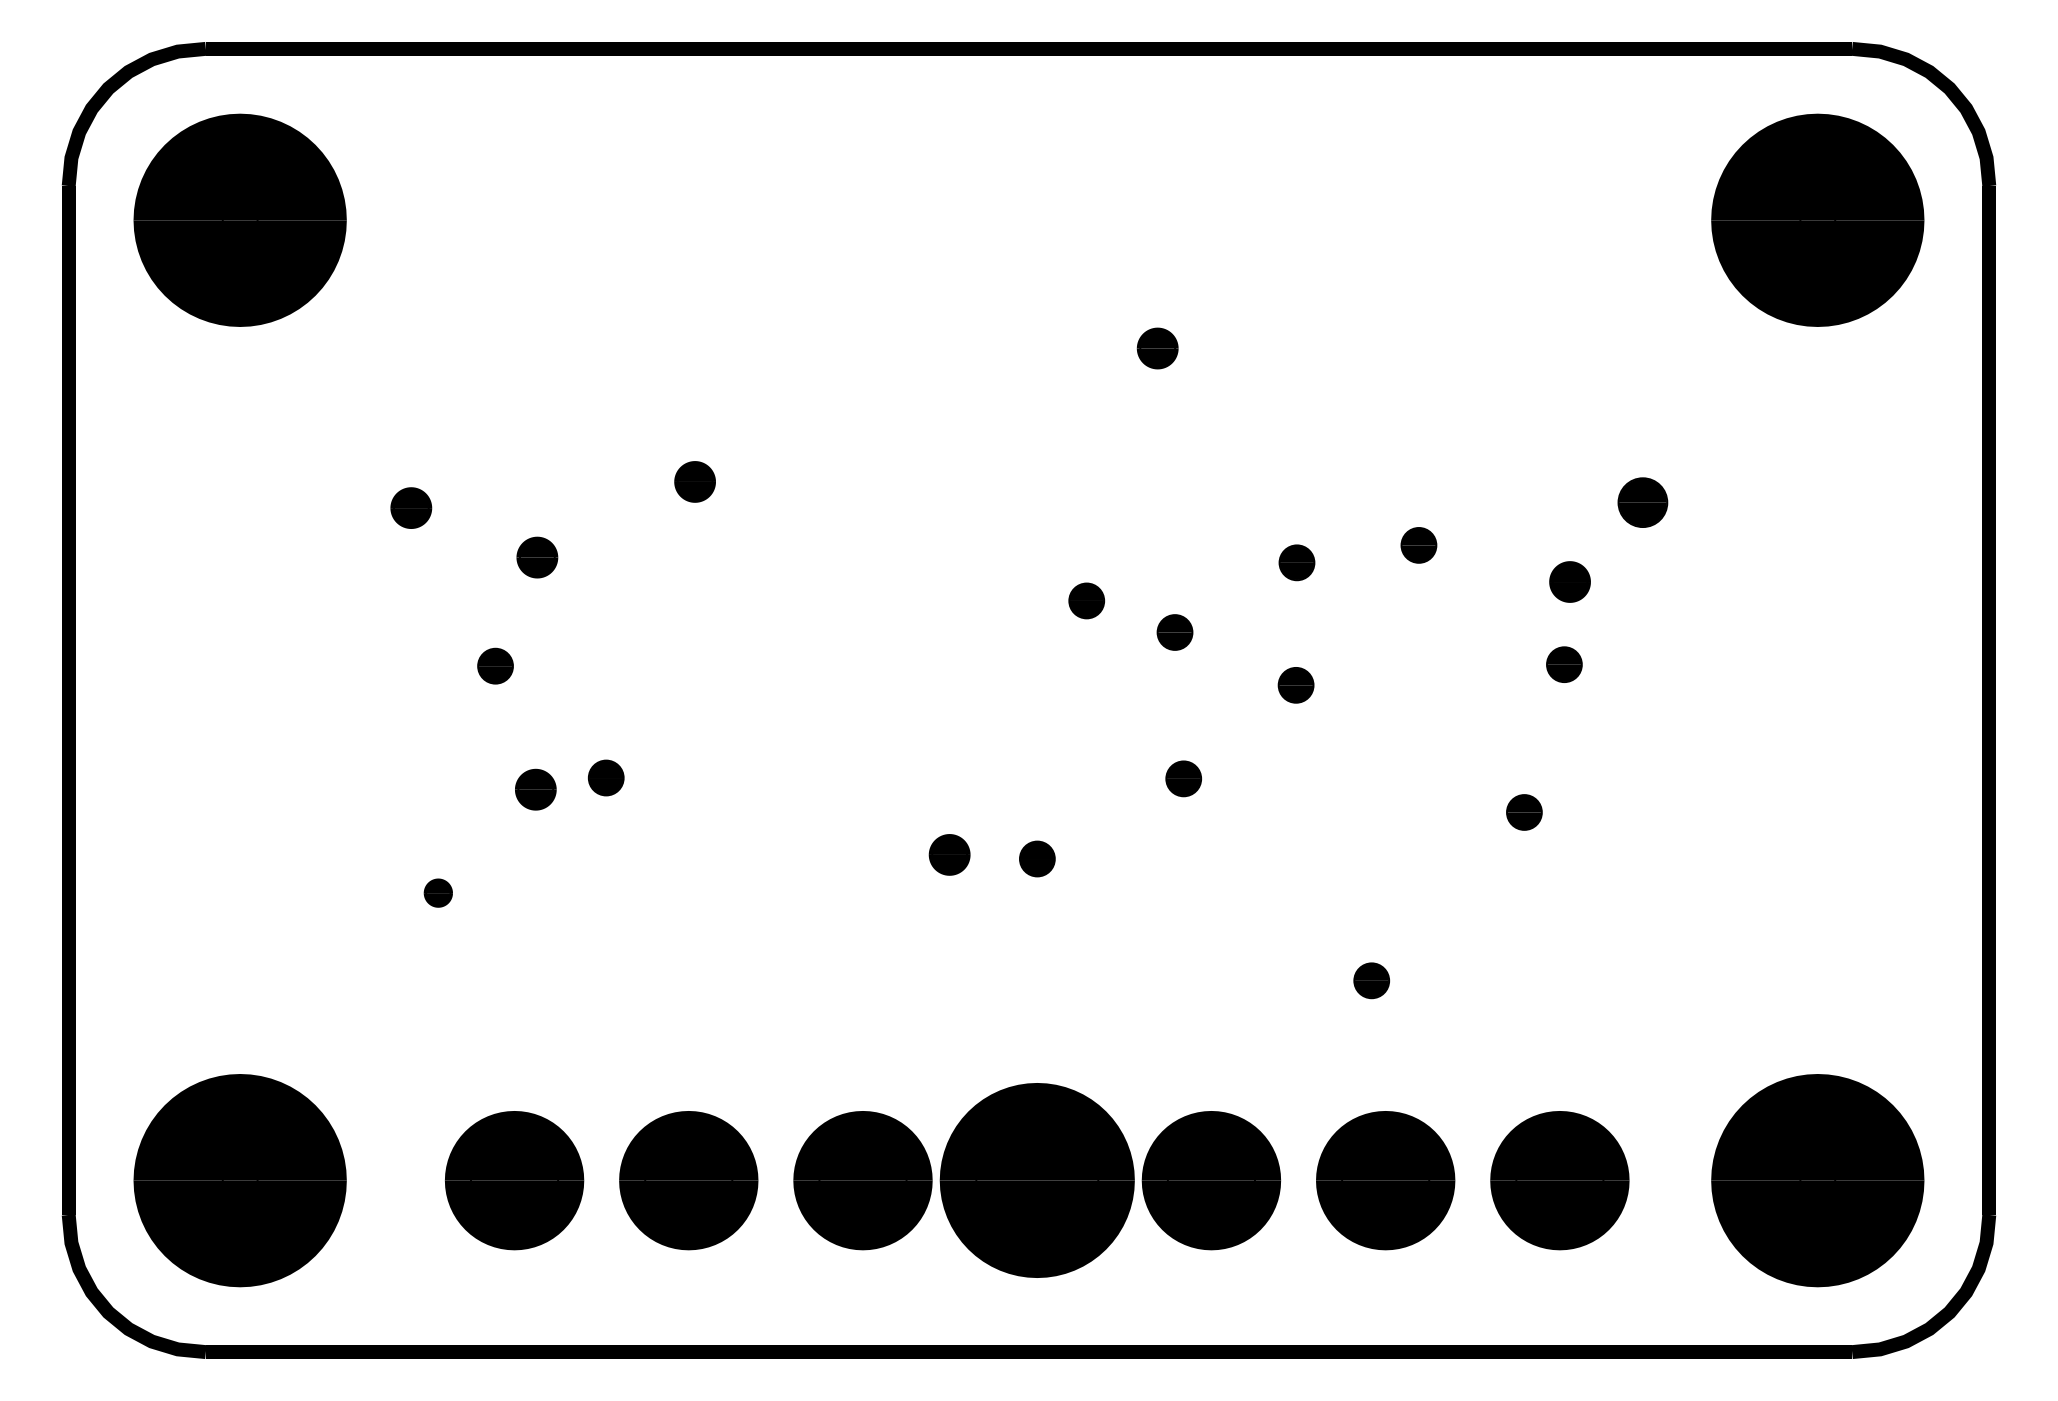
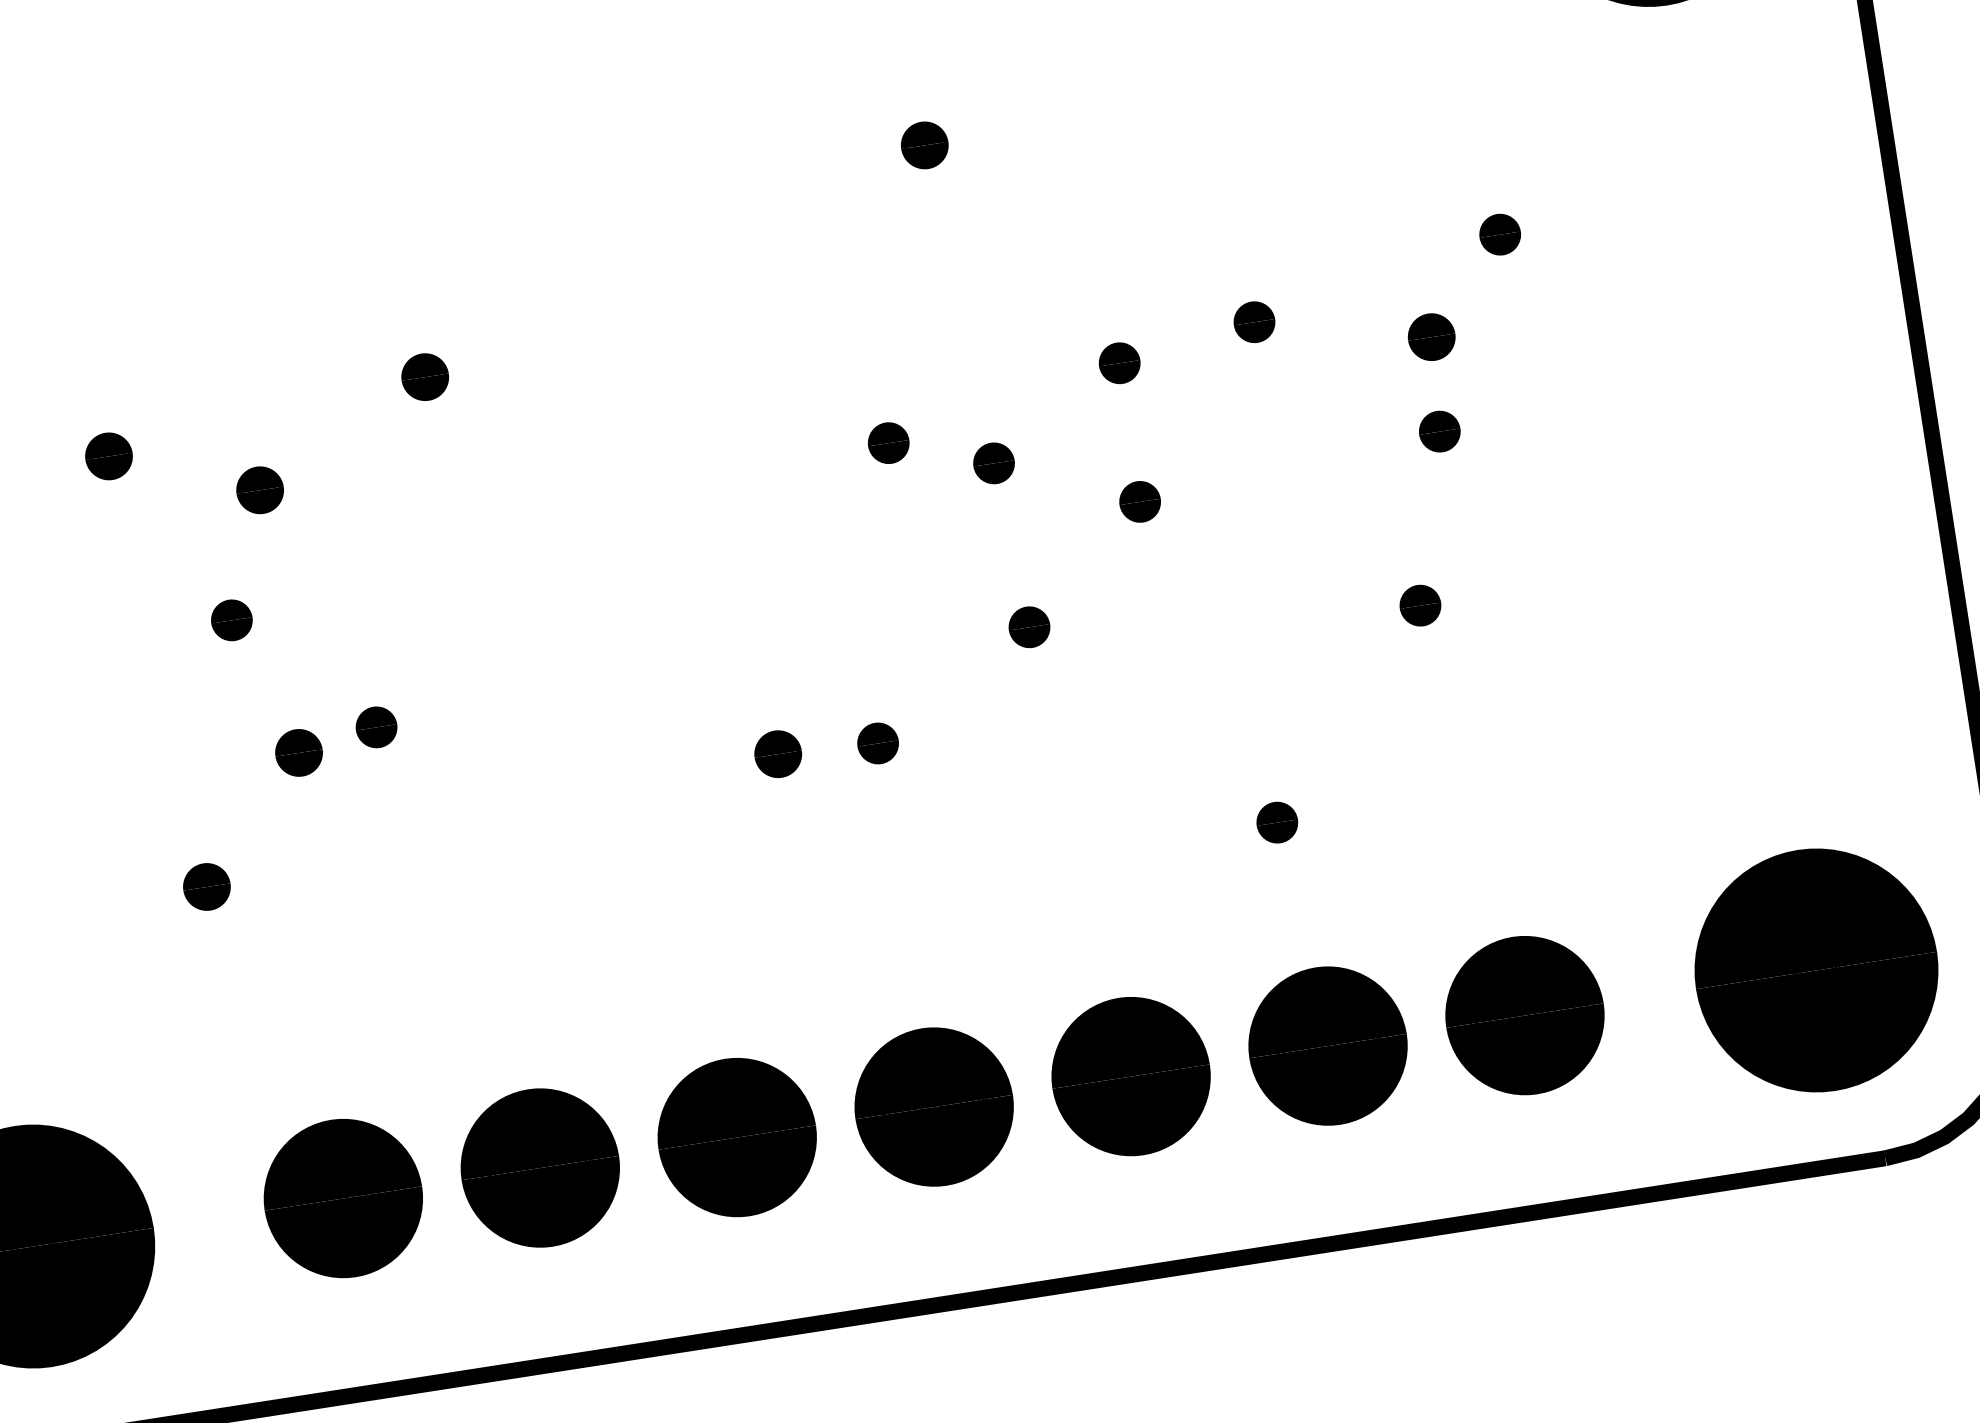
part: (1642, 502) -> (1499, 234), size x0.71
part: (438, 892) -> (207, 886), size x1.43
part: (1036, 1180) -> (933, 1107), size x0.71

